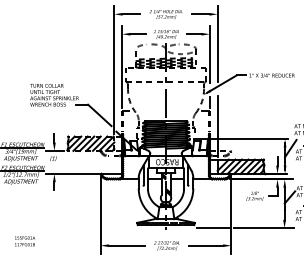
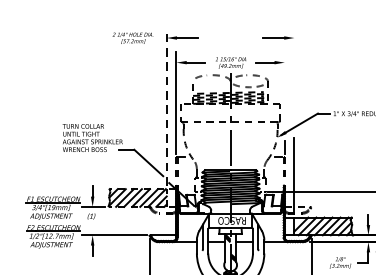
text: (166, 14) -> (133, 38), moved
line: (217, 43) -> (294, 74), removed
line: (209, 54) -> (284, 87), removed
line: (114, 69) -> (166, 106), solid -> dashed

